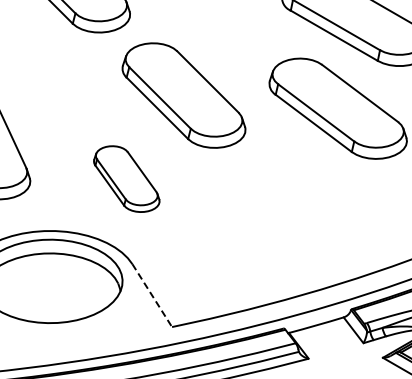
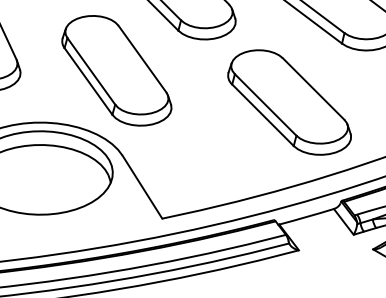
part: (126, 178) -> (116, 70), size x1.67
part: (299, 210) -> (289, 102), added
line: (152, 296) -> (142, 188), dashed -> solid

